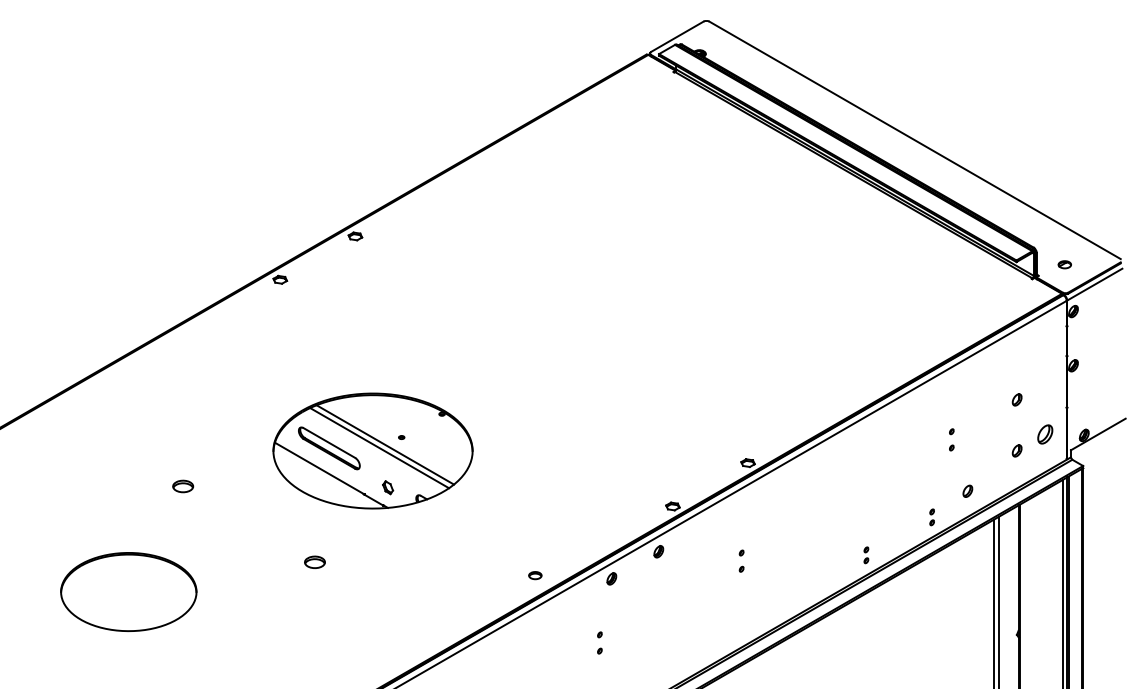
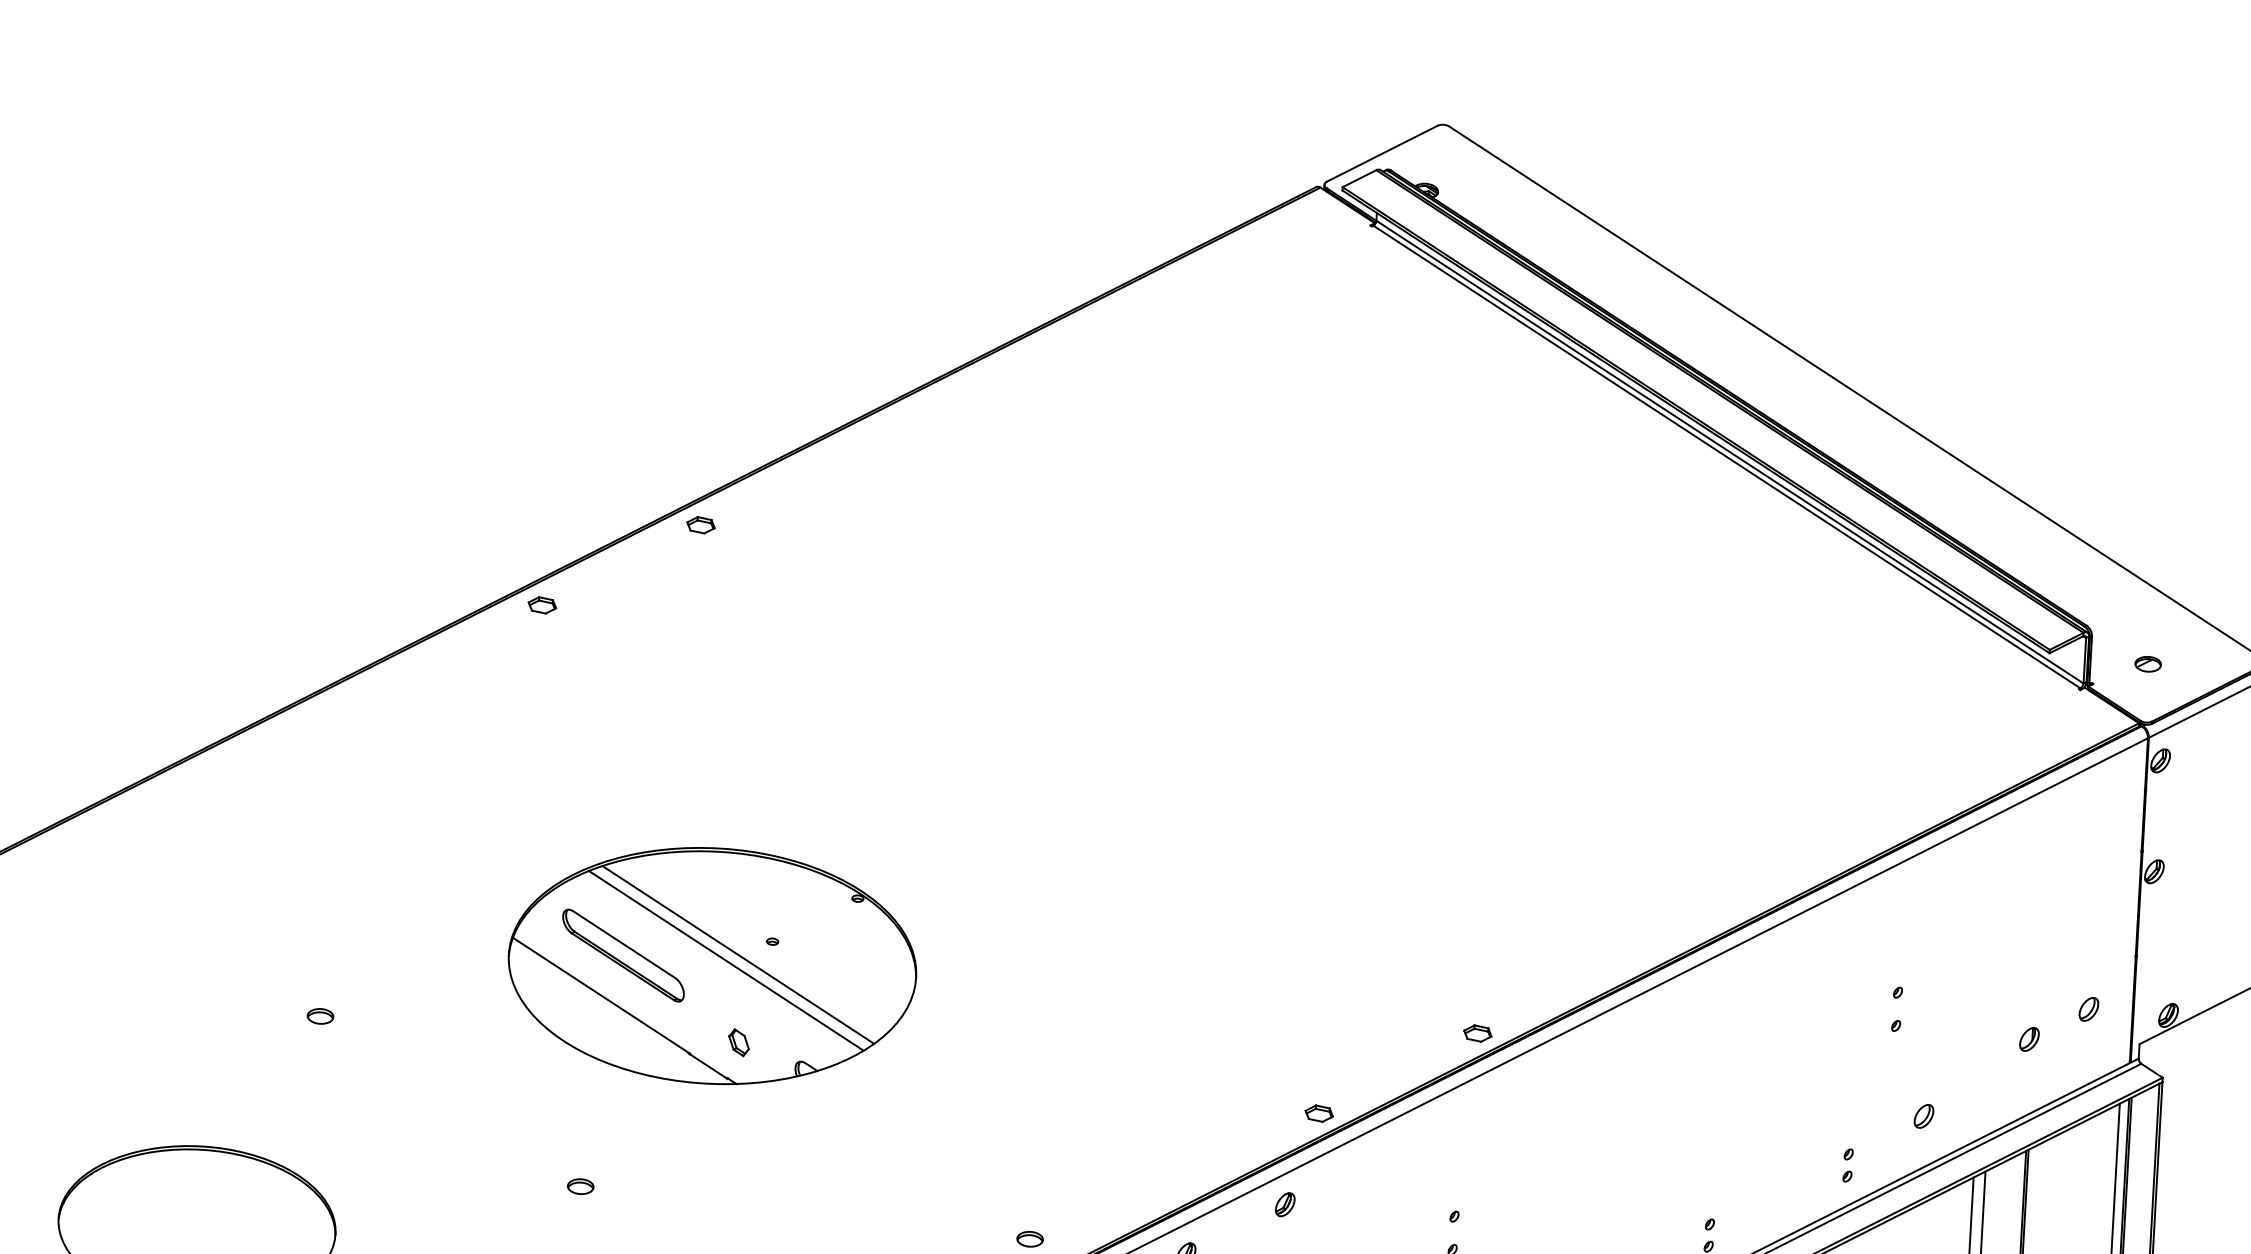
part: (1016, 399) -> (2033, 934), removed
part: (1045, 434) -> (2089, 1009), size x0.62
part: (183, 485) -> (321, 1014), size x0.62
part: (314, 561) -> (580, 1185), size x0.62

